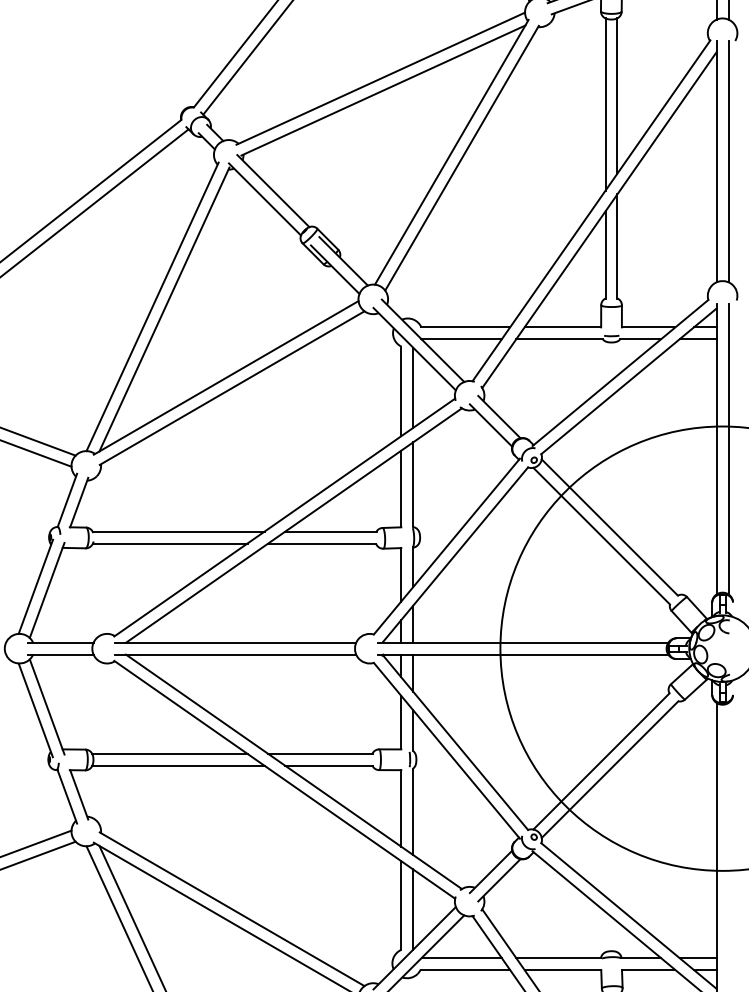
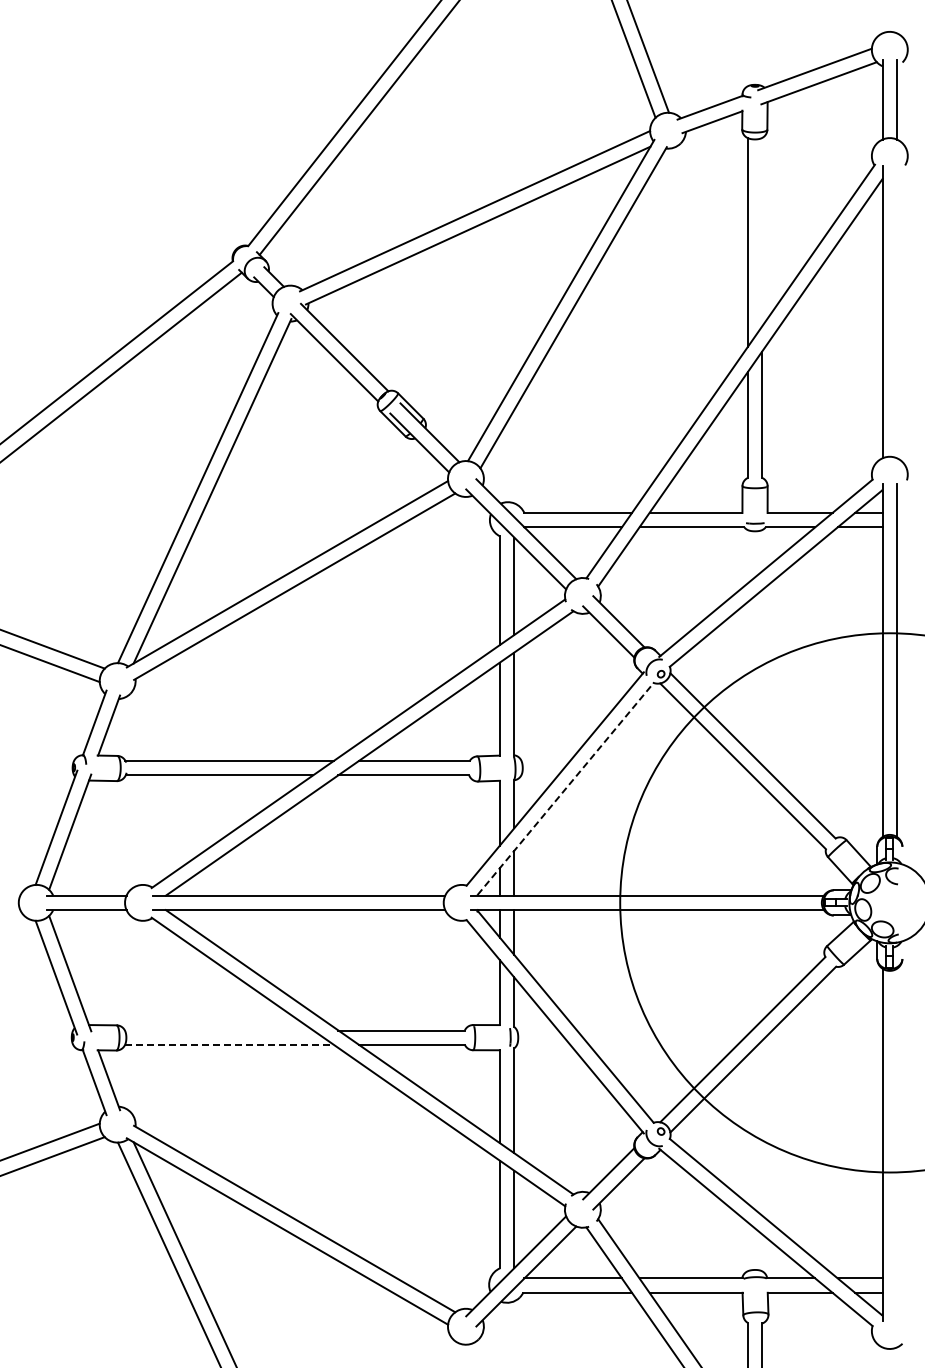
line: (617, 95) -> (762, 231), removed
line: (728, 161) -> (897, 311), removed
line: (455, 554) -> (565, 788), solid -> dashed
line: (169, 753) -> (218, 1030), removed
line: (178, 765) -> (229, 1044), solid -> dashed

